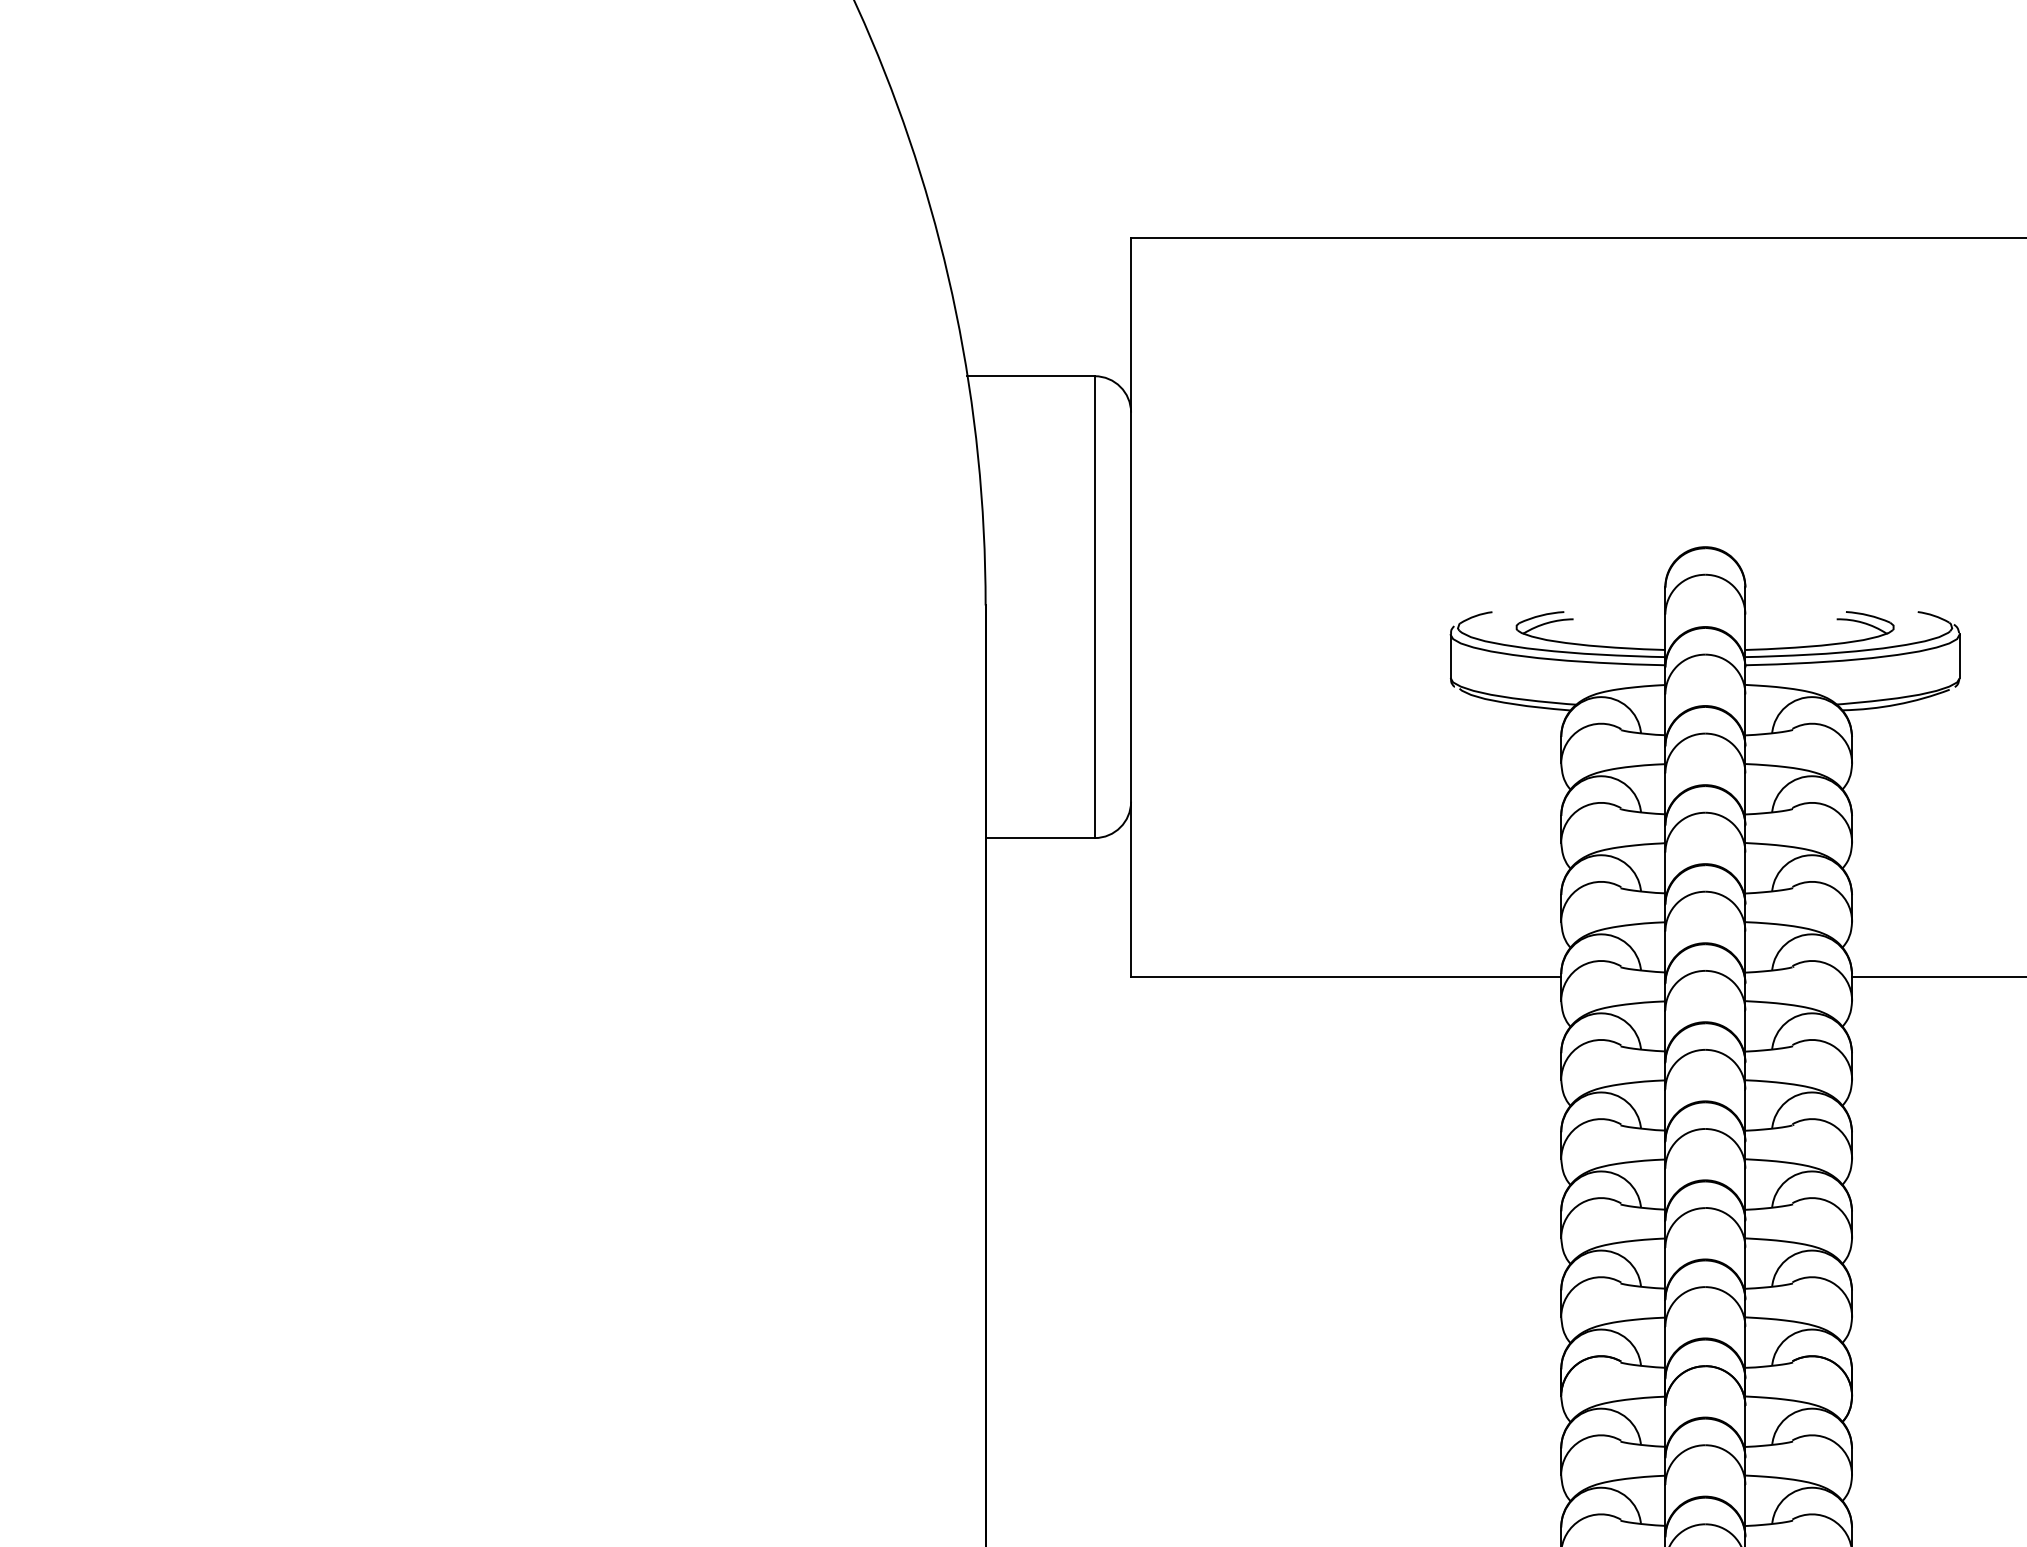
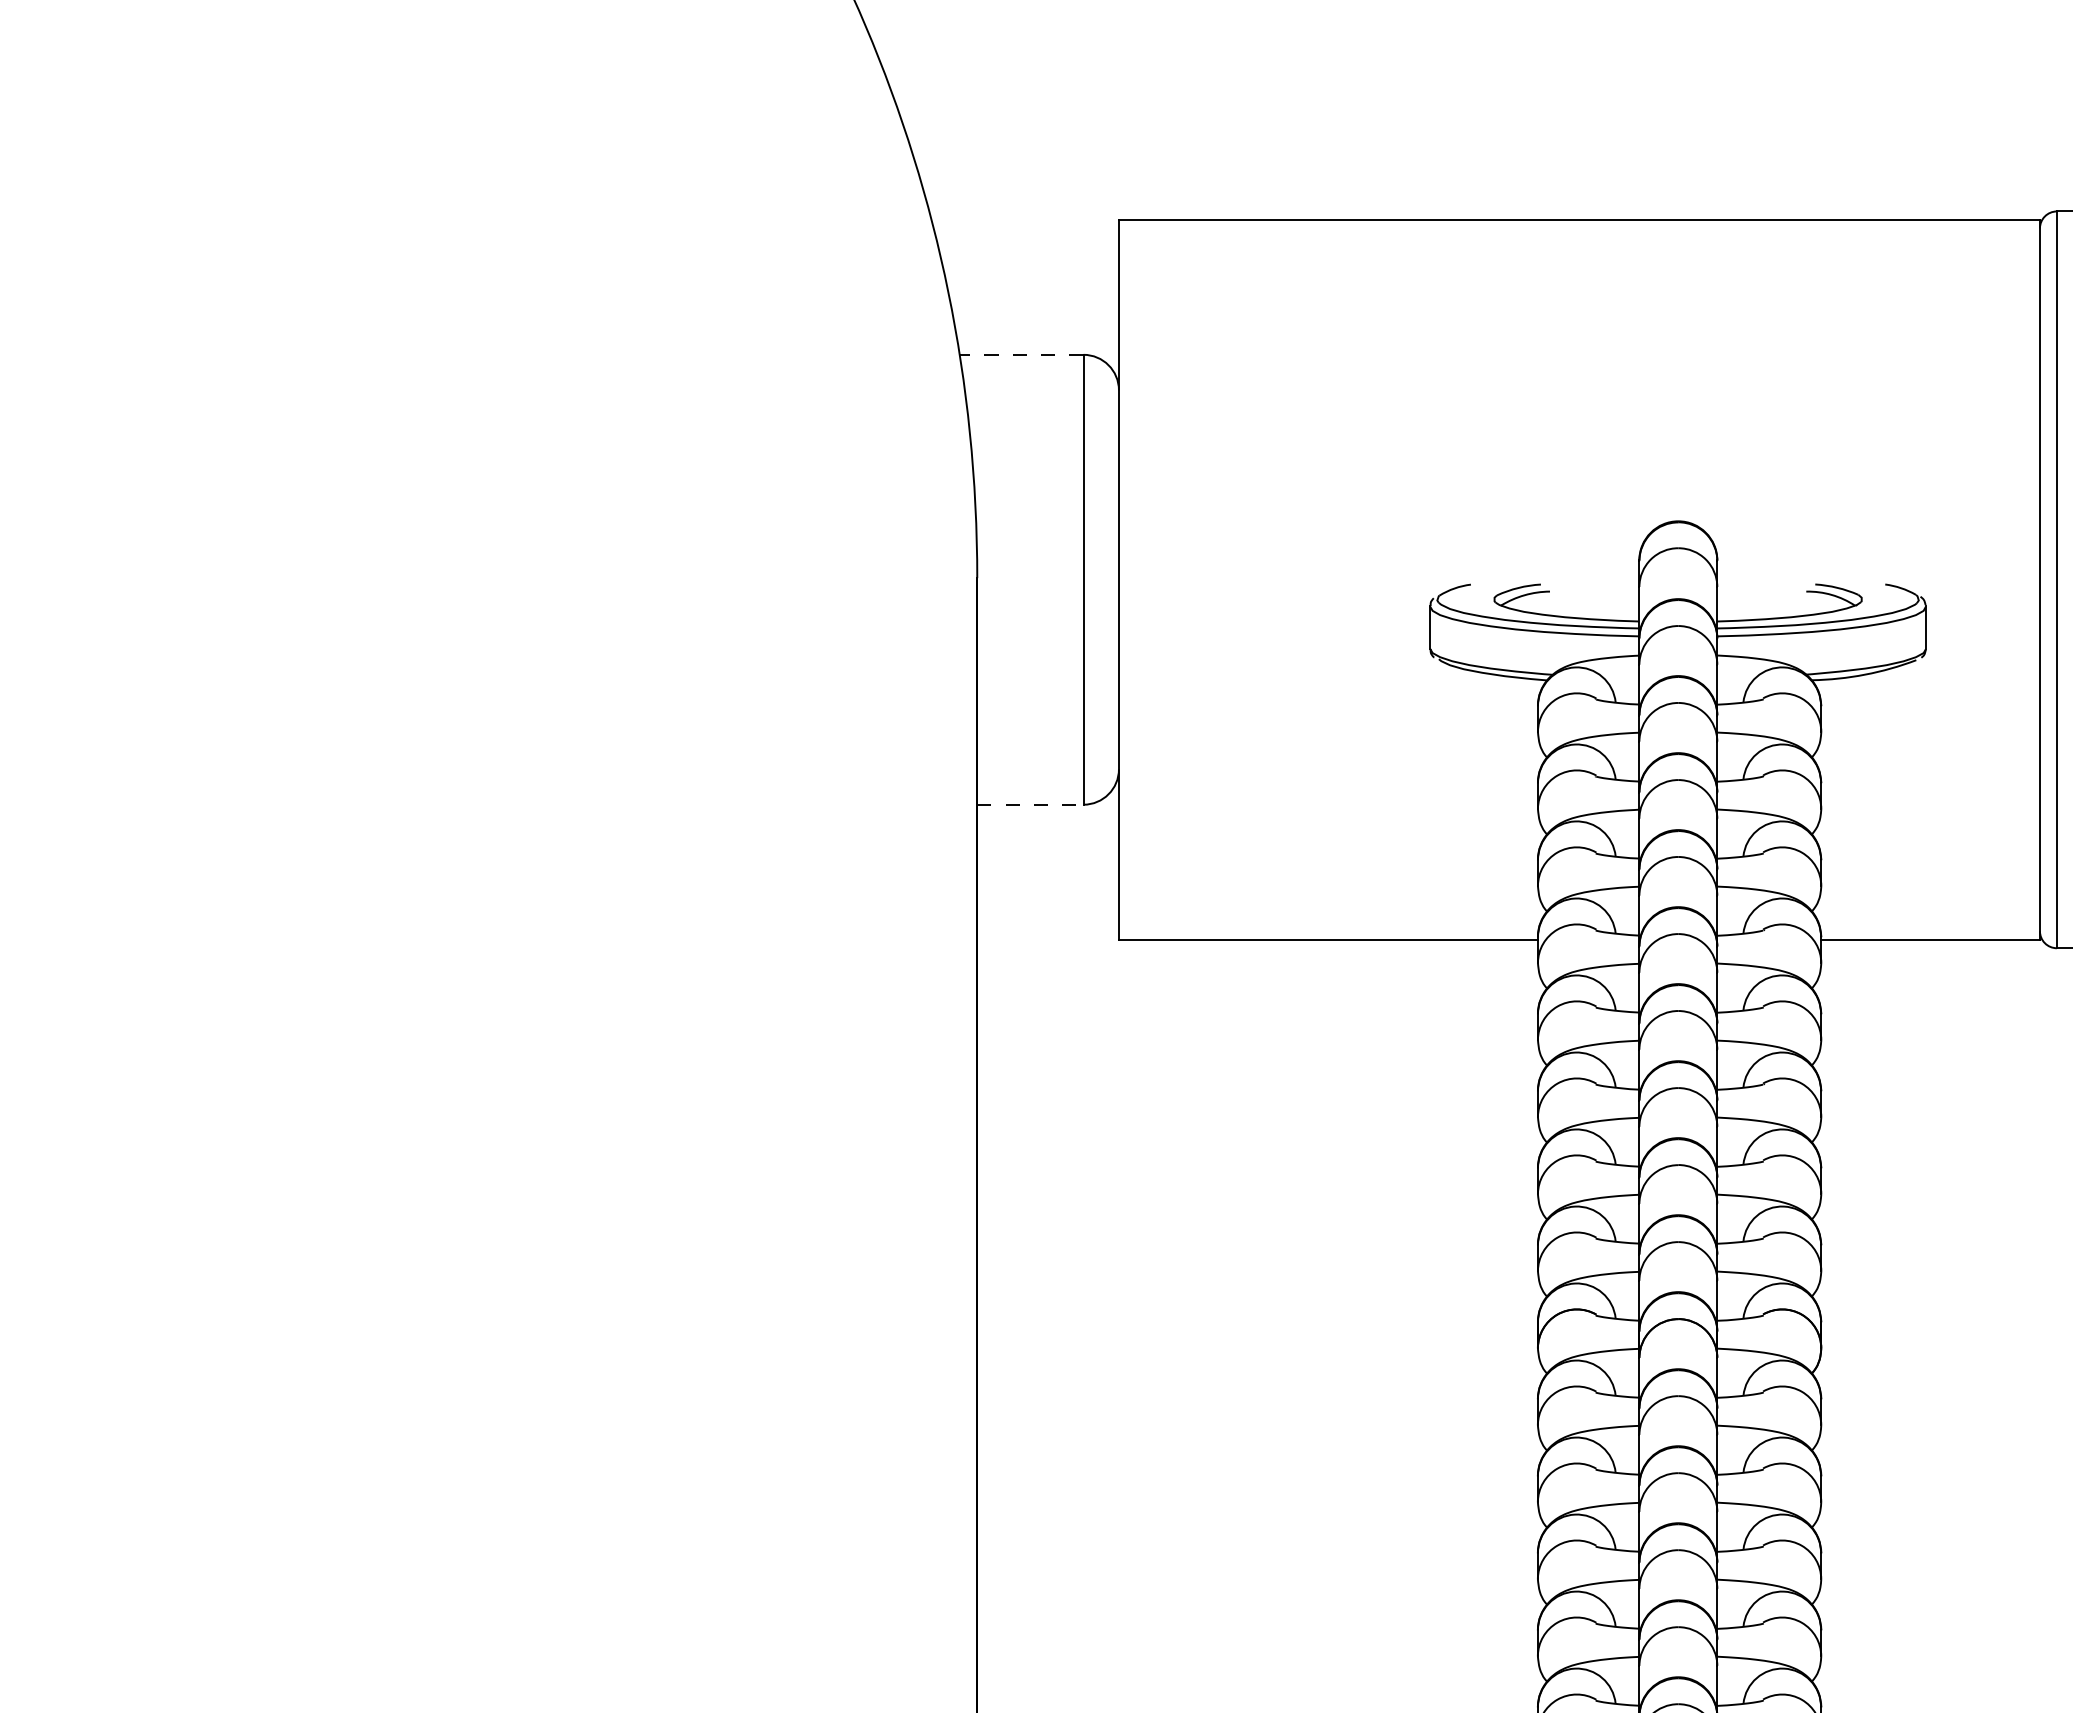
line: (1031, 375) -> (1021, 354), solid -> dashed
line: (1040, 837) -> (1030, 804), solid -> dashed

